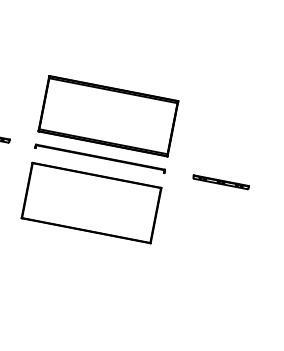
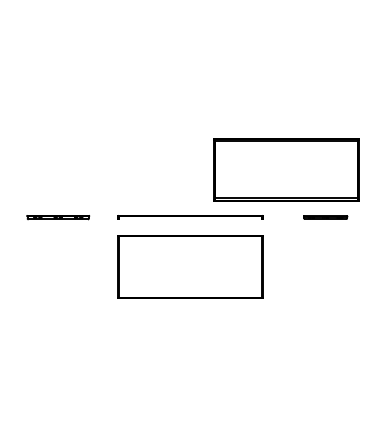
part: (108, 115) -> (286, 169), moved
part: (220, 182) -> (325, 217), size x0.7

